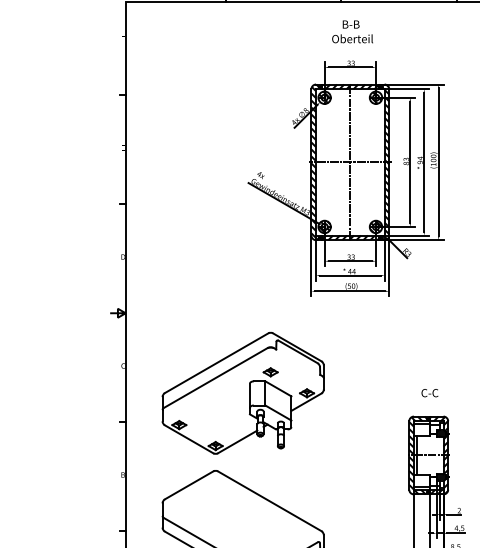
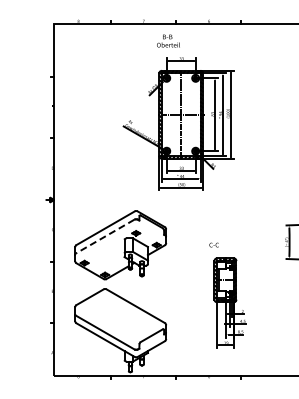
text: (352, 30) -> (168, 40), moved
line: (216, 377) -> (105, 236), solid -> dashed
text: (428, 392) -> (213, 244), moved

